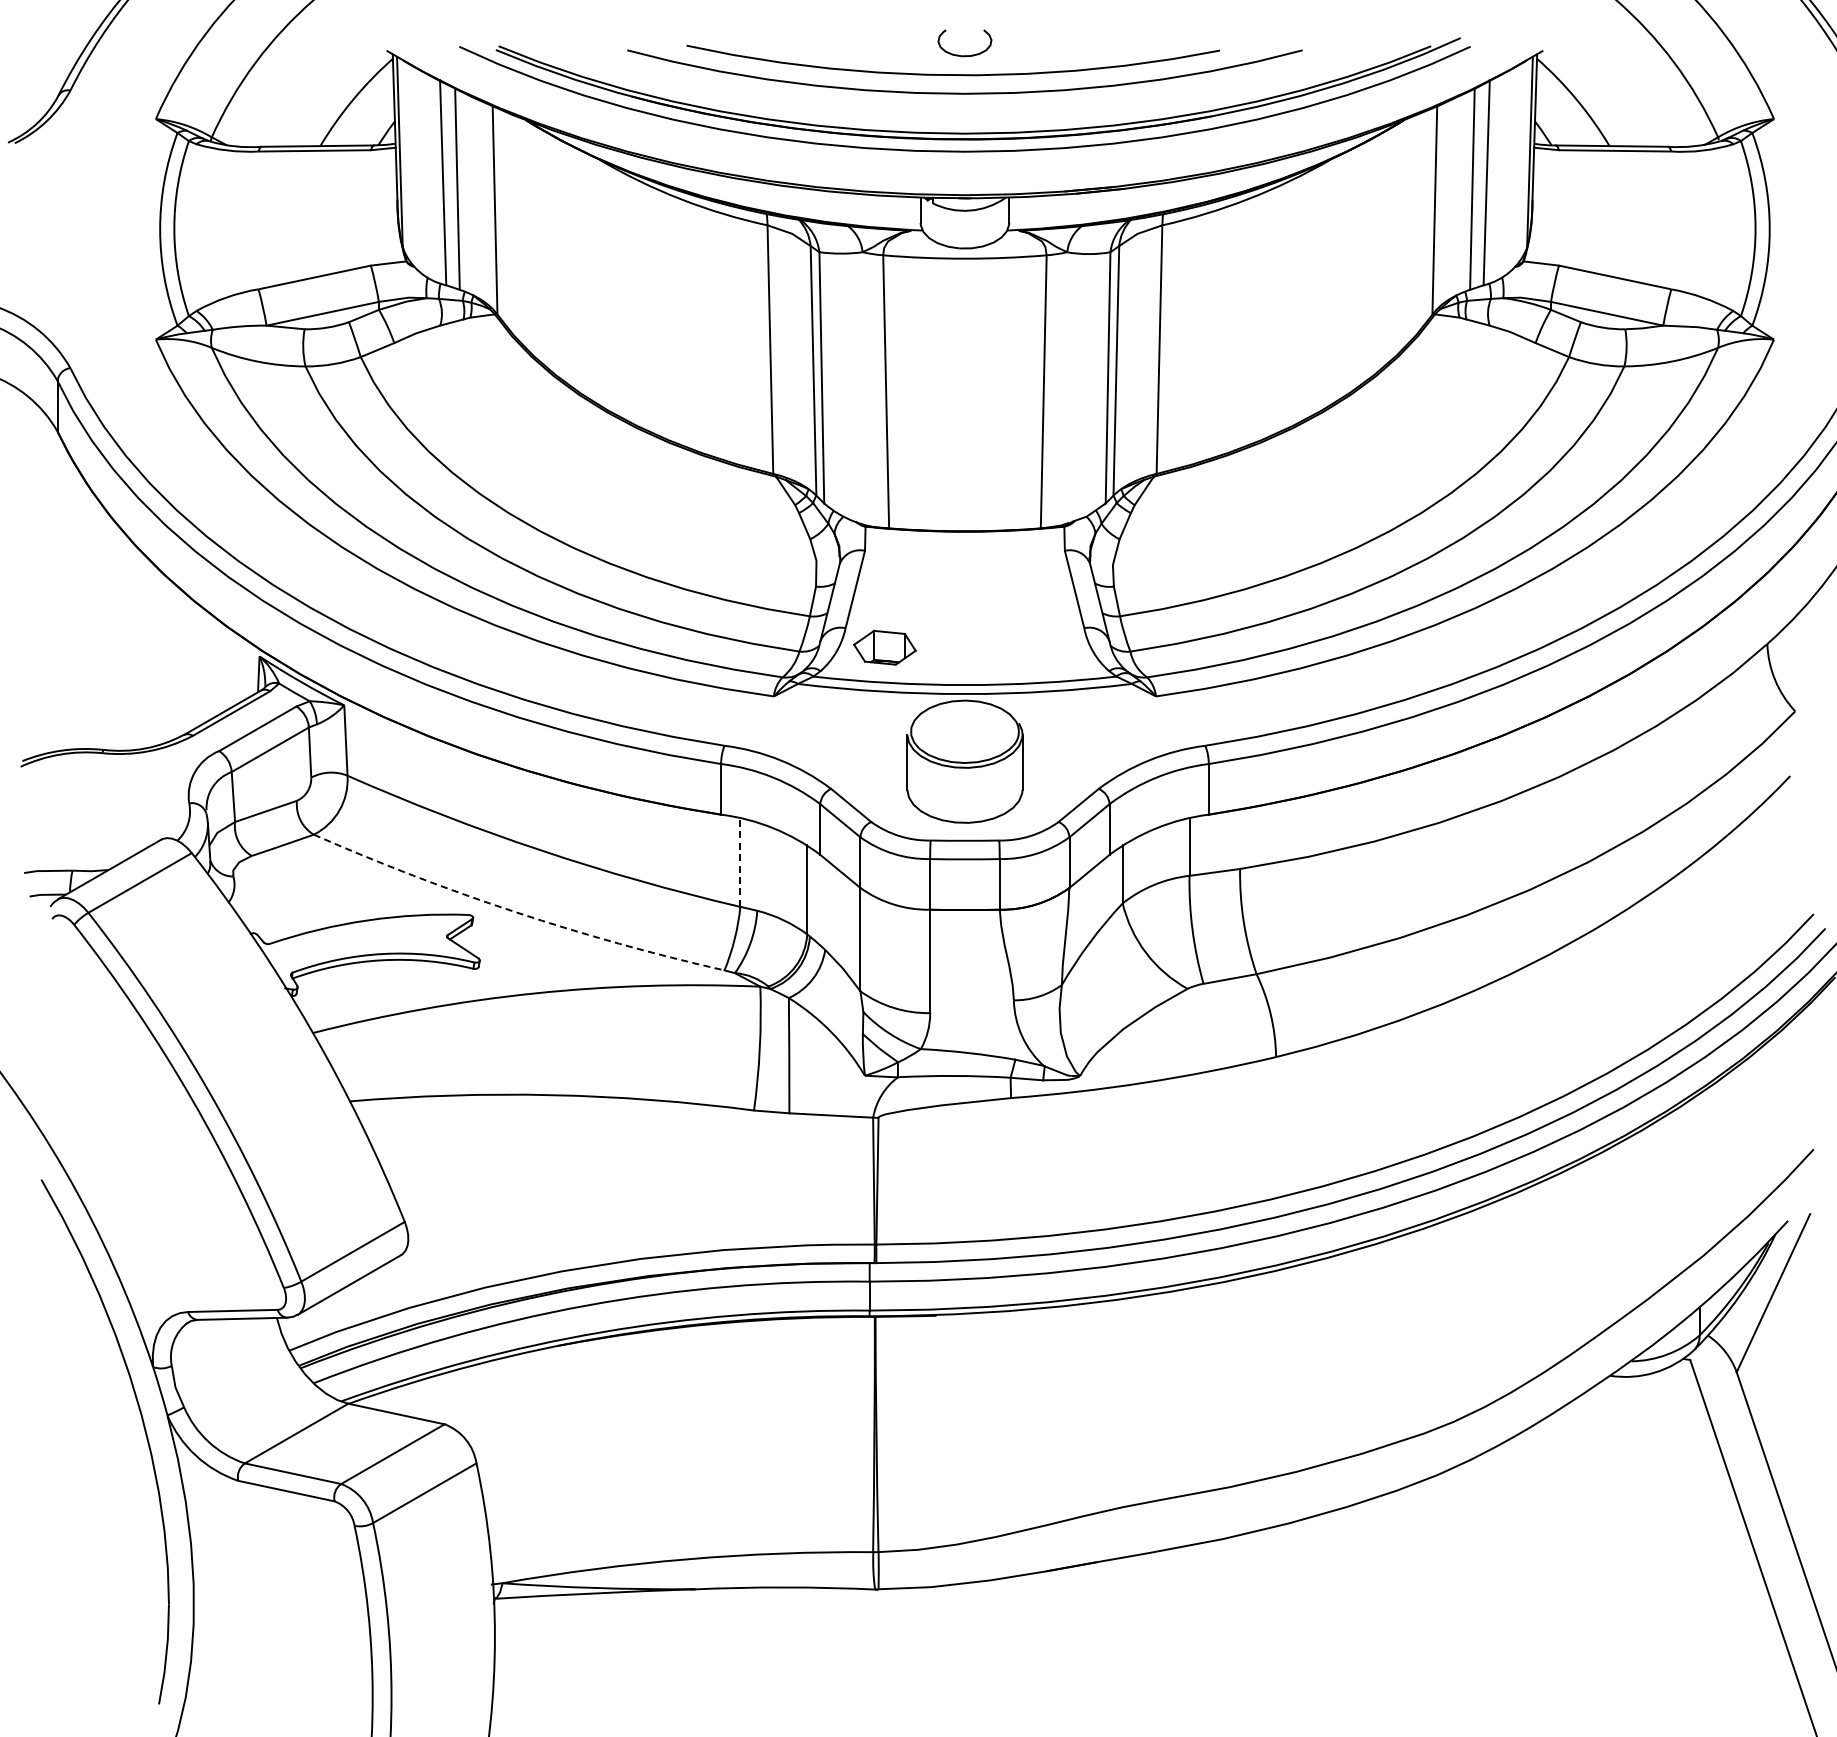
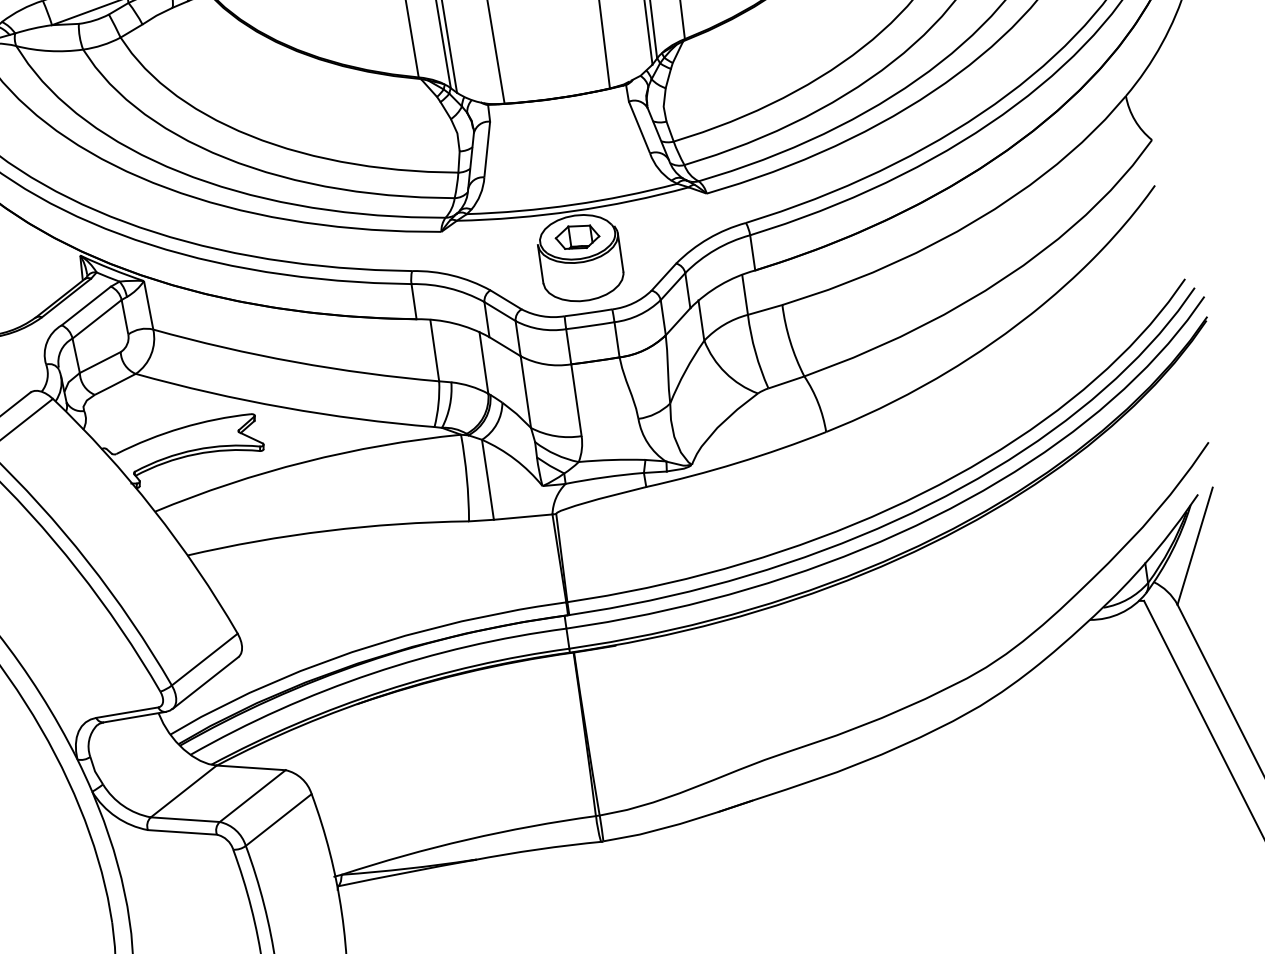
part: (884, 647) -> (577, 237), moved
line: (740, 862) -> (434, 350), dashed -> solid
arc: (515, 912) -> (283, 407), dashed -> solid

